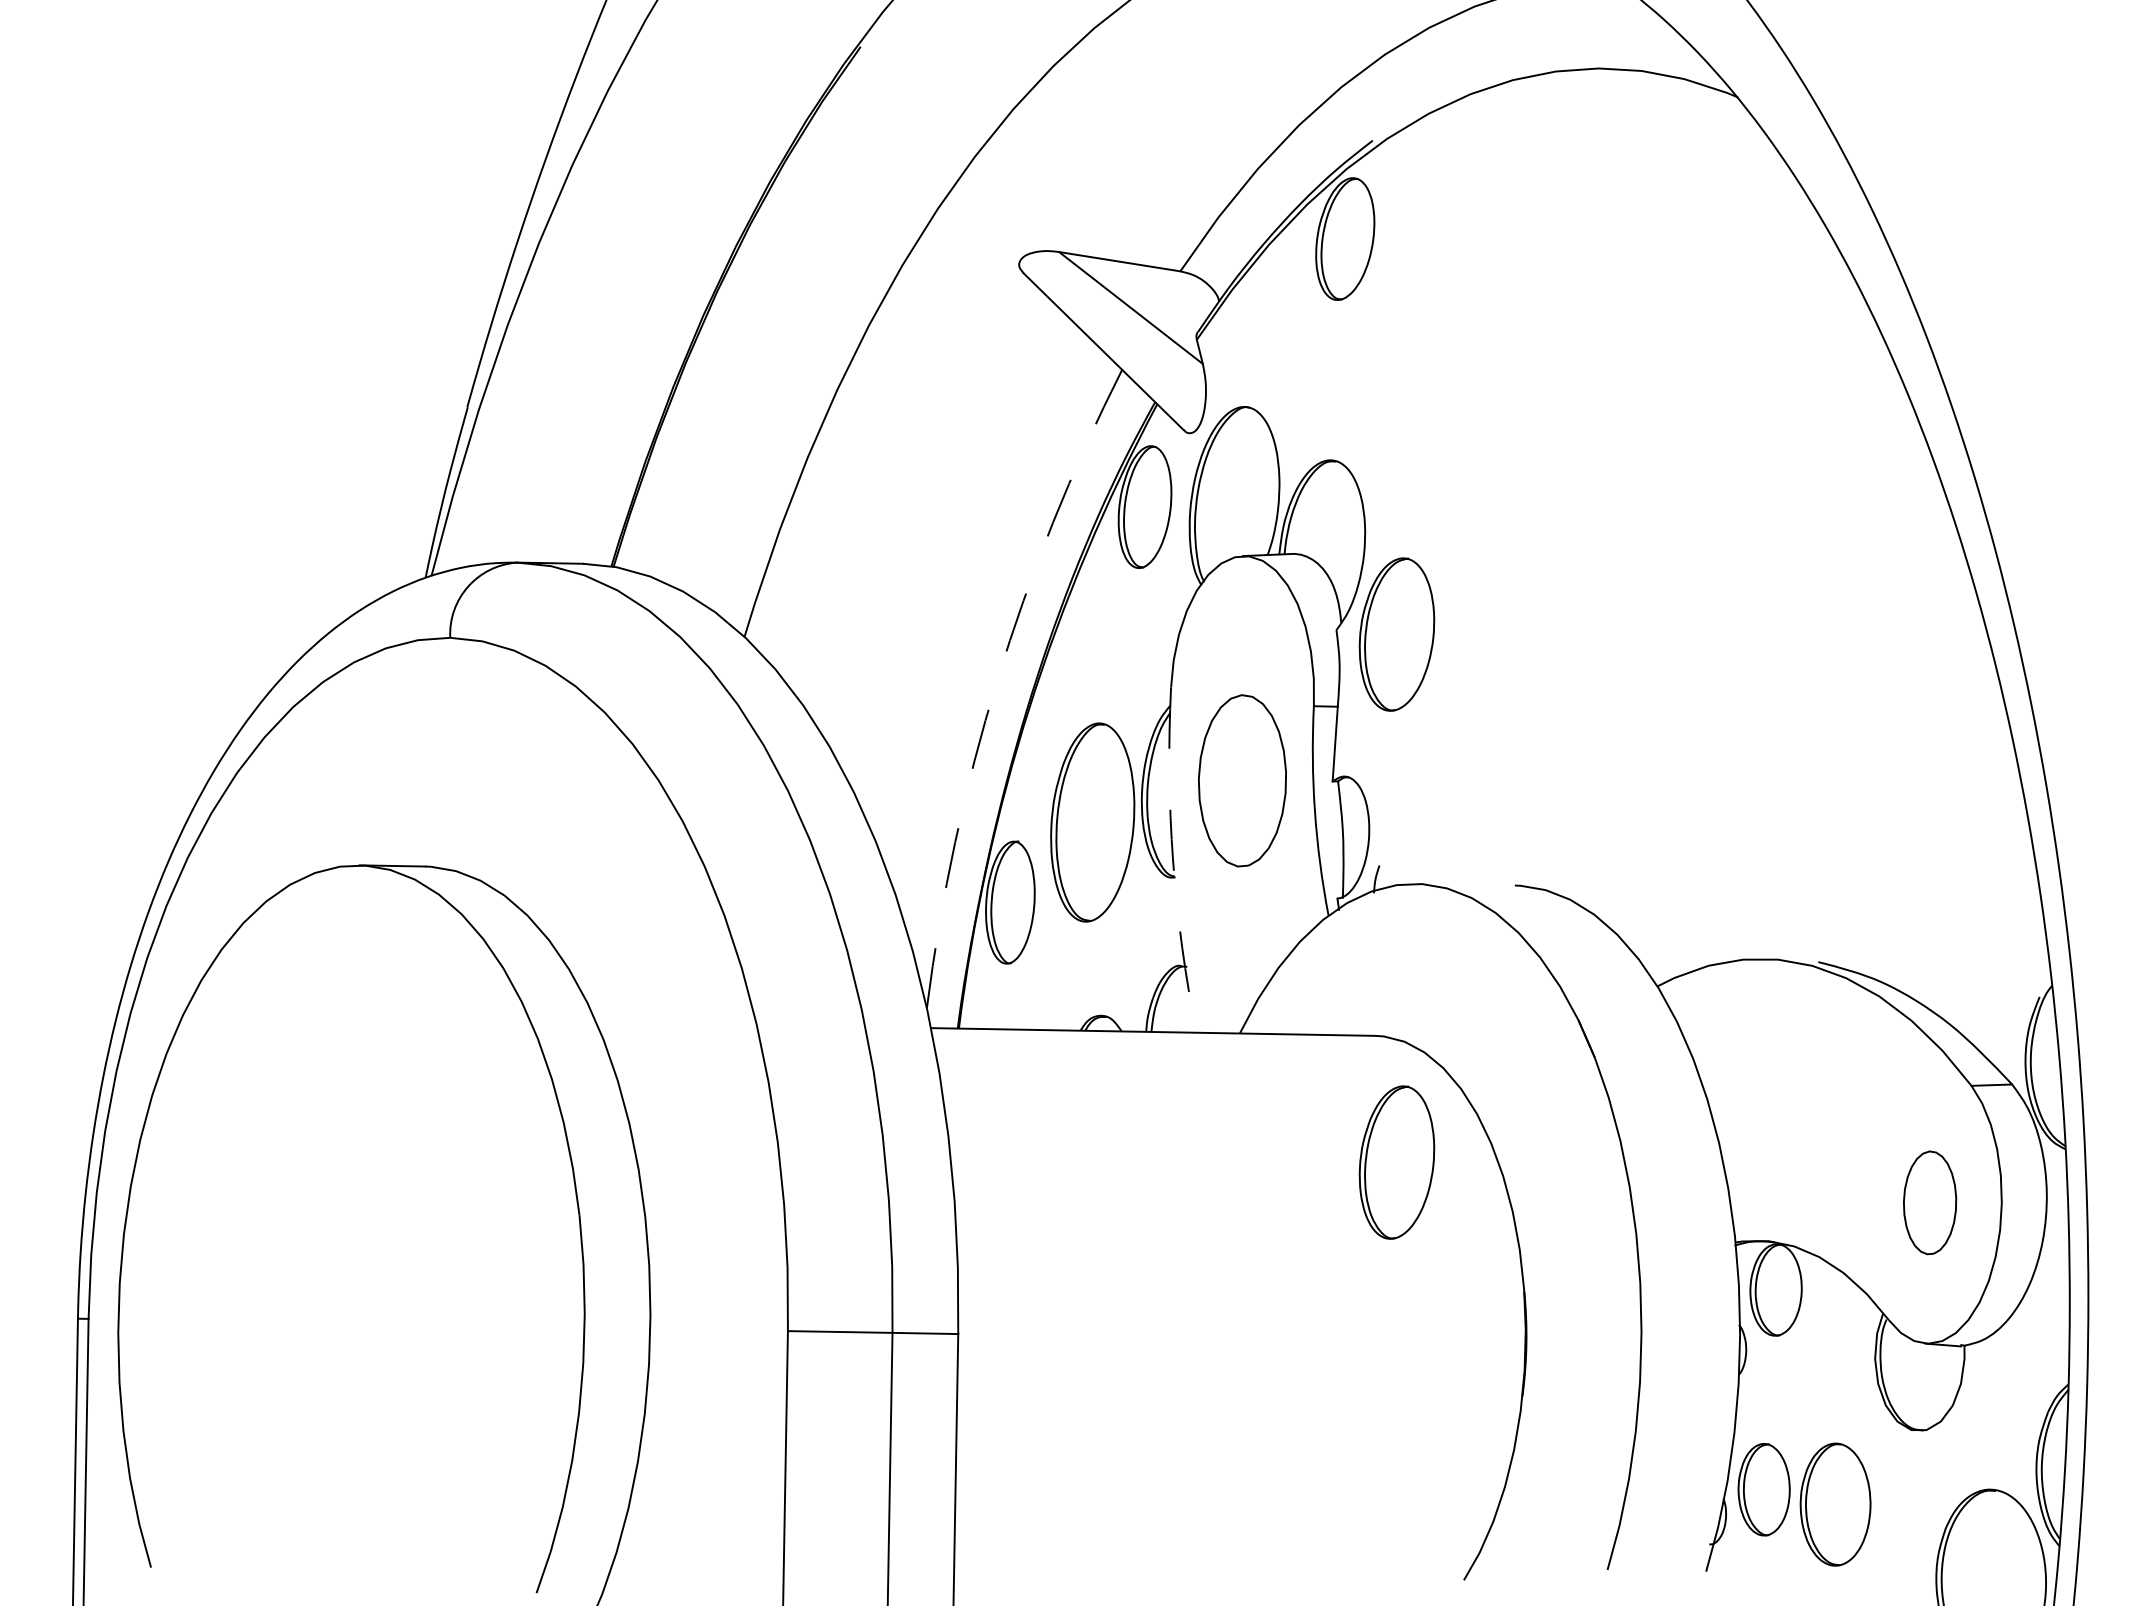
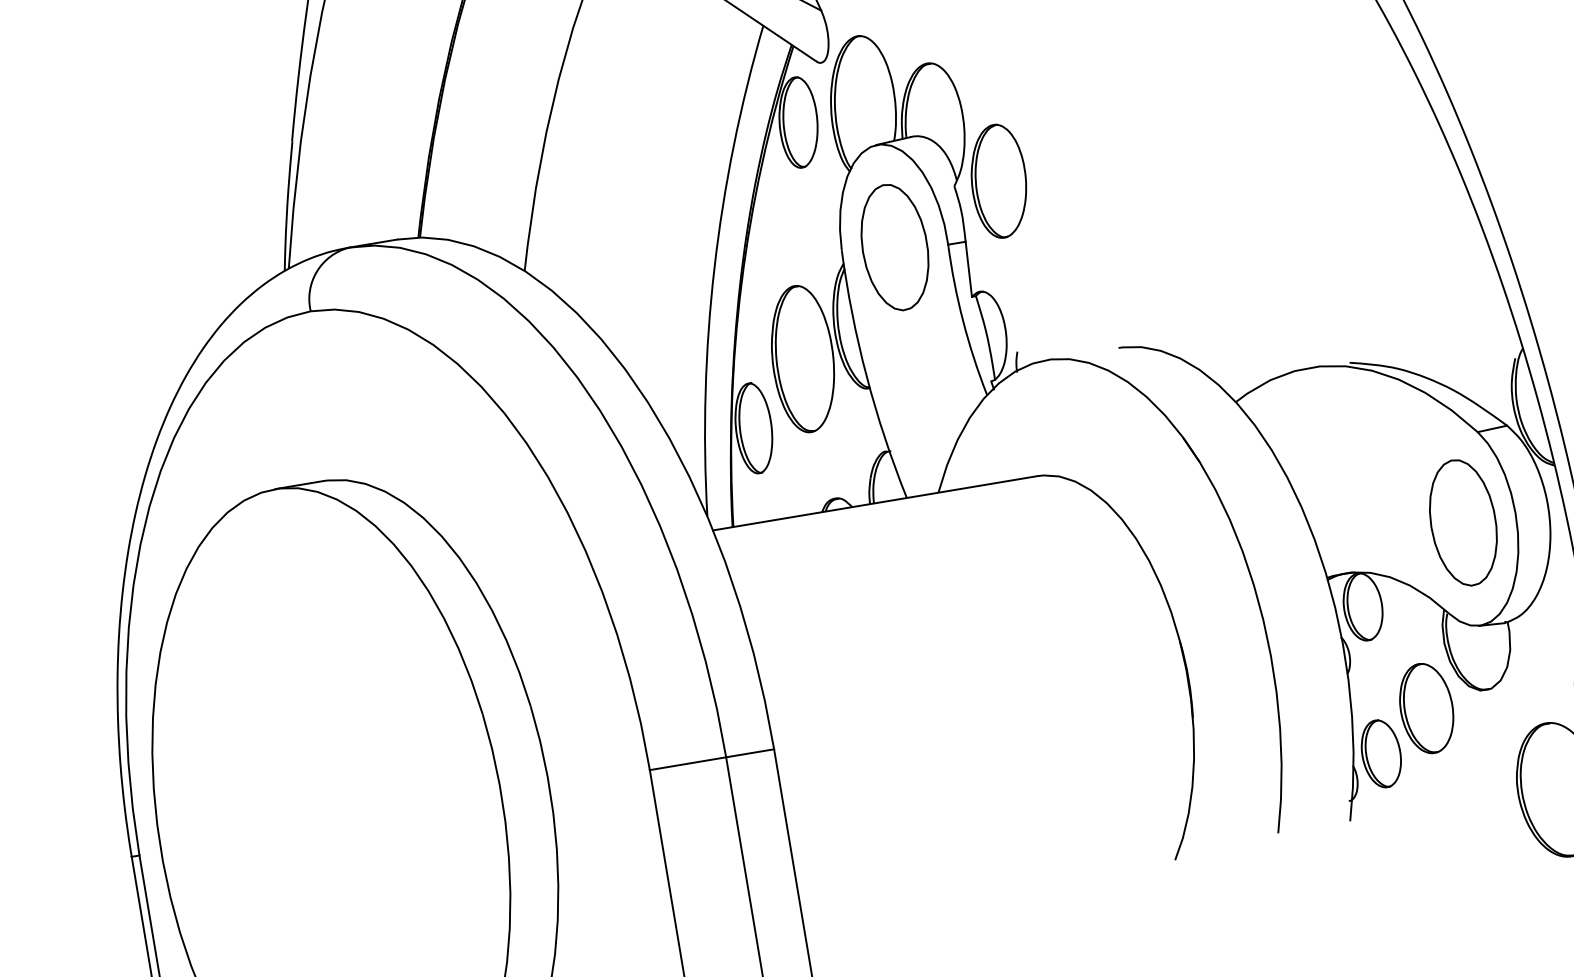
arc: (997, 680) -> (714, 268), dashed -> solid
part: (1241, 780) -> (894, 247), moved
arc: (1173, 861) -> (867, 376), dashed -> solid
part: (1396, 1162) -> (1069, 565), removed
part: (1929, 1202) -> (1462, 522), size x1.67
part: (1835, 1504) -> (1426, 708), moved

